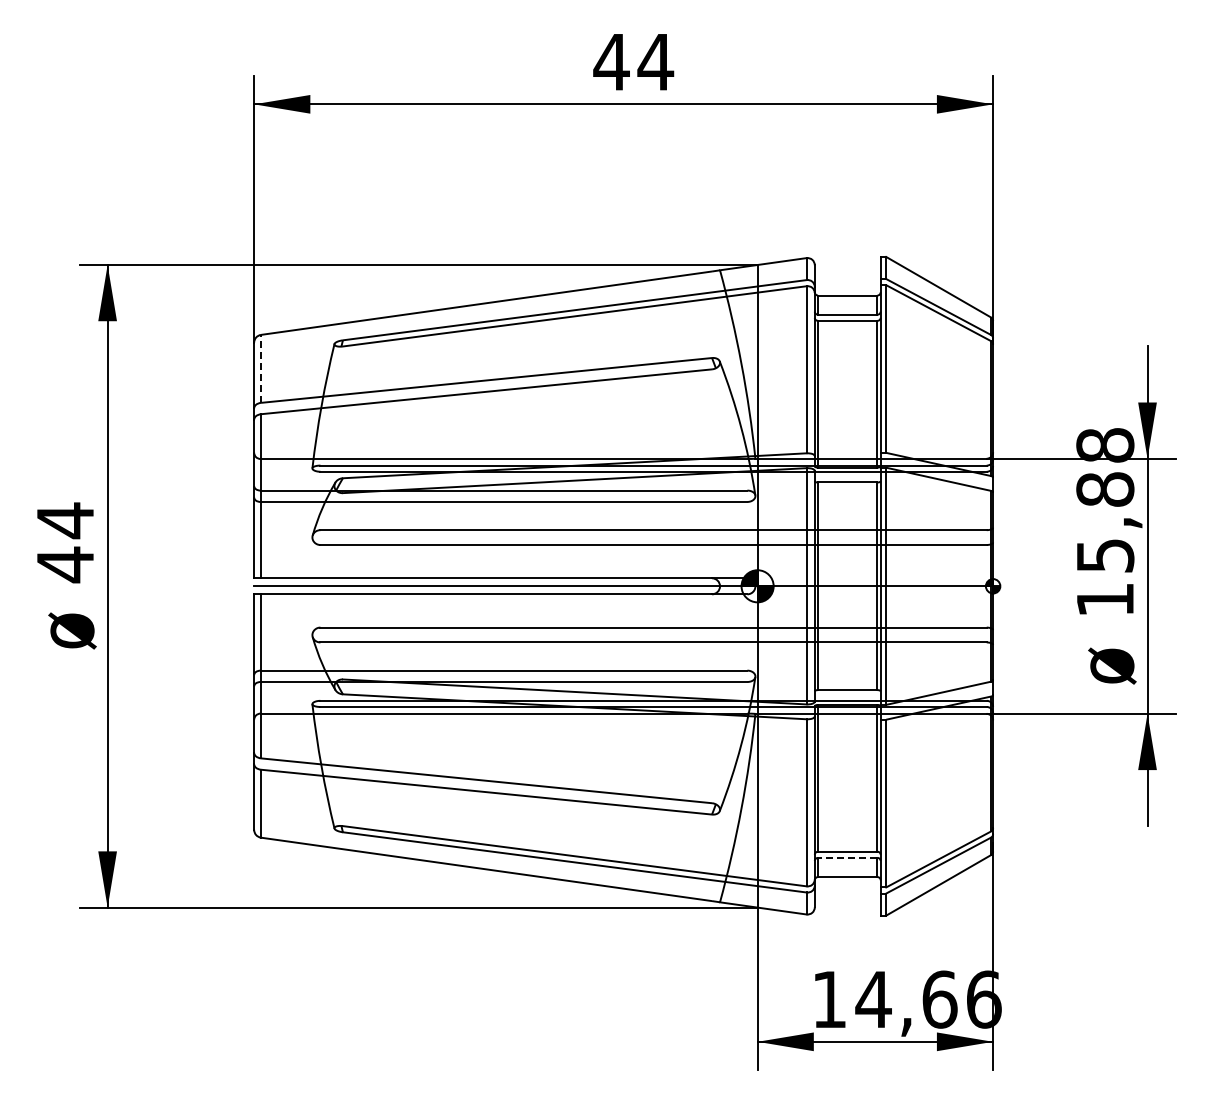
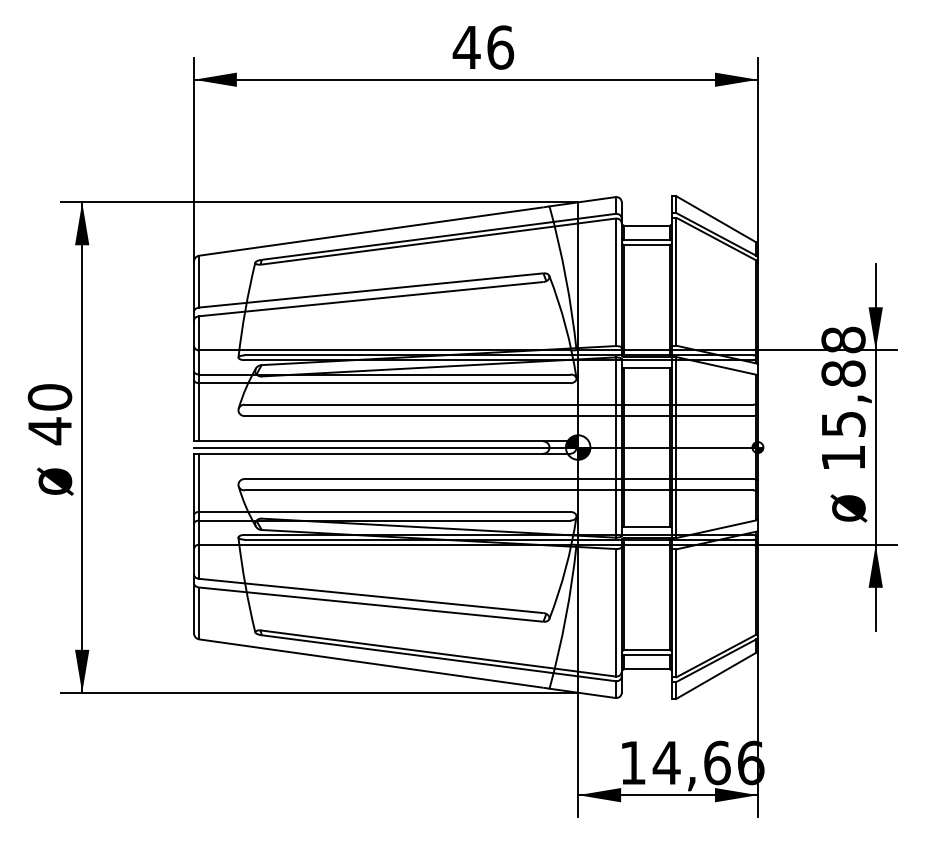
text: (655, 62) -> (500, 47), 44 -> 46
line: (261, 368) -> (199, 281), dashed -> solid
text: (65, 520) -> (50, 397), 44 -> 40
line: (847, 857) -> (646, 654), dashed -> solid

